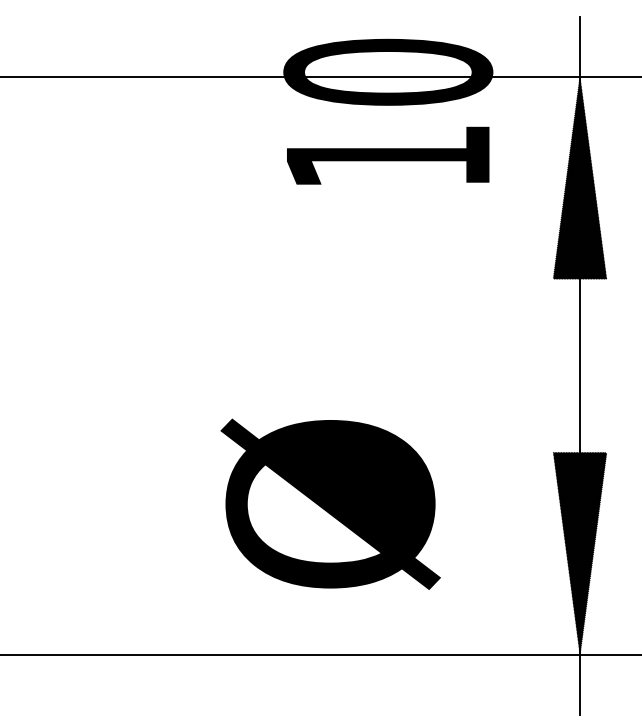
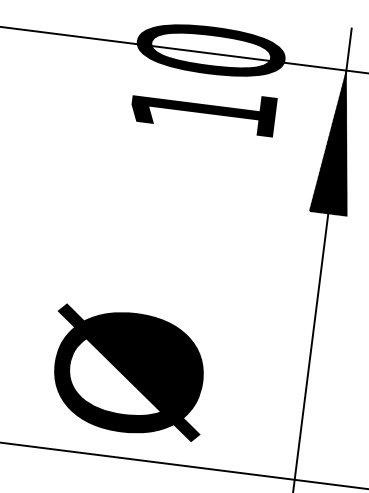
text: (330, 503) -> (129, 372), moved
hatch: (579, 553) -> (303, 407), removed

